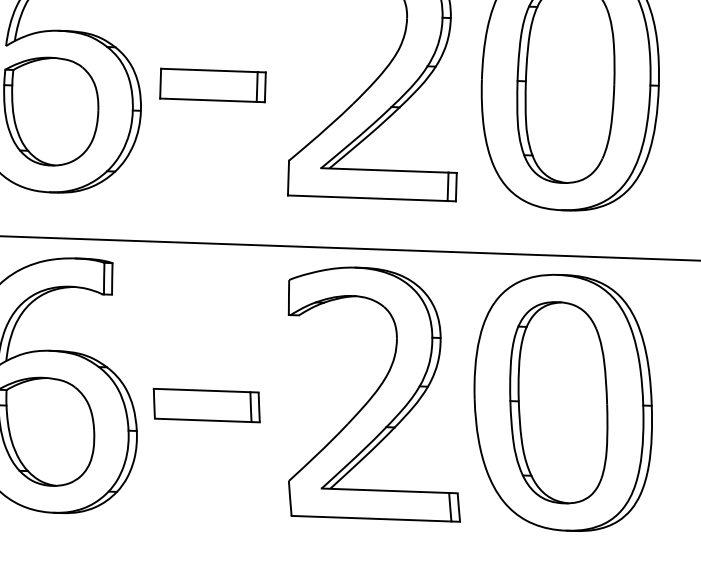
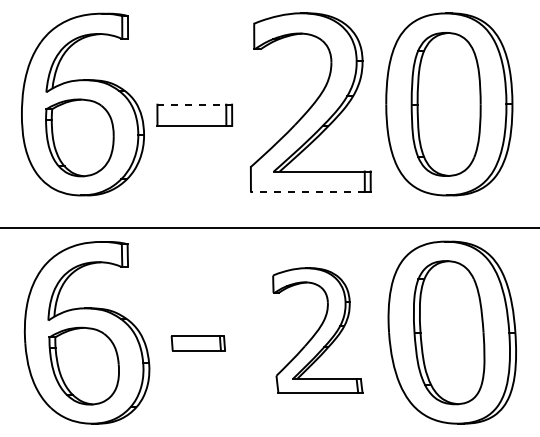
line: (210, 70) -> (192, 104), solid -> dashed
line: (367, 197) -> (307, 191), solid -> dashed
part: (374, 393) -> (317, 330), size x0.7
part: (207, 405) -> (198, 343), size x0.7

